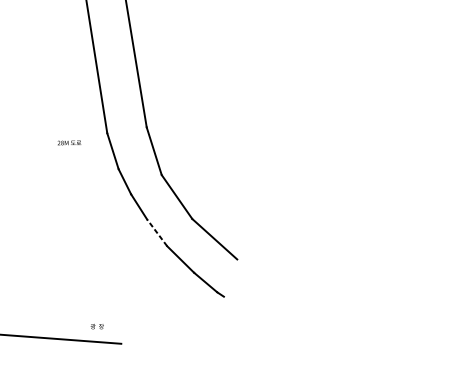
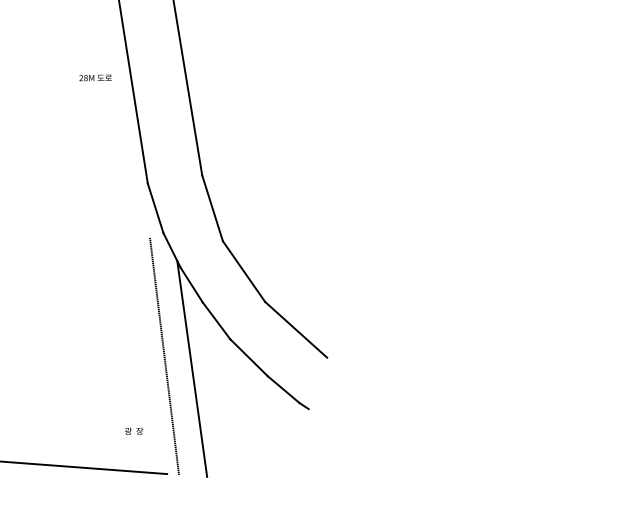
text: (69, 142) -> (95, 77), moved
line: (157, 232) -> (216, 320), dashed -> solid
line: (119, 257) -> (164, 355), added
line: (139, 267) -> (192, 368), added
text: (96, 325) -> (133, 430), moved

